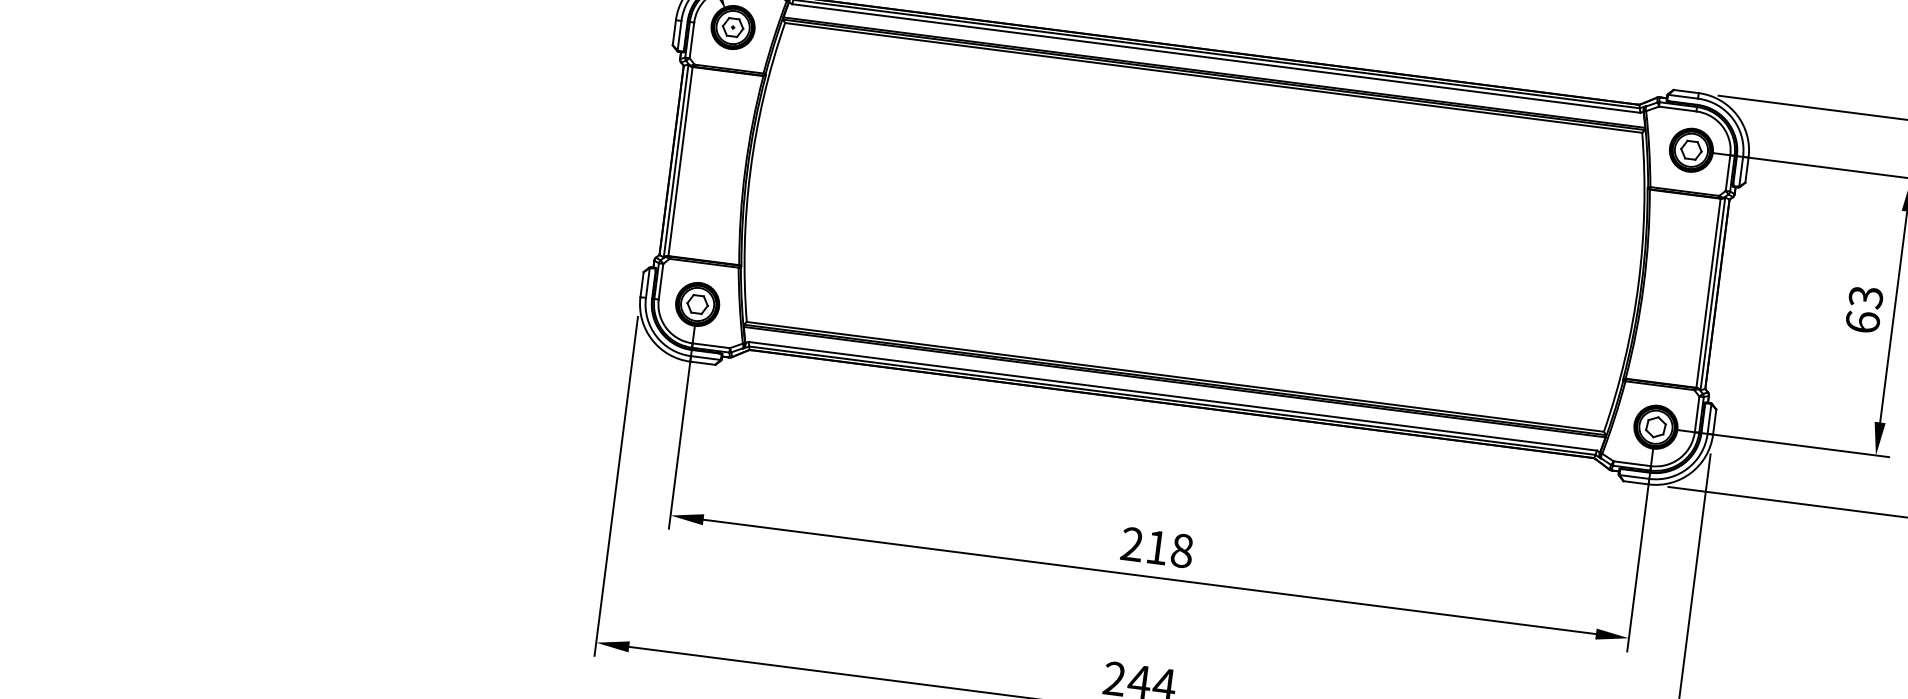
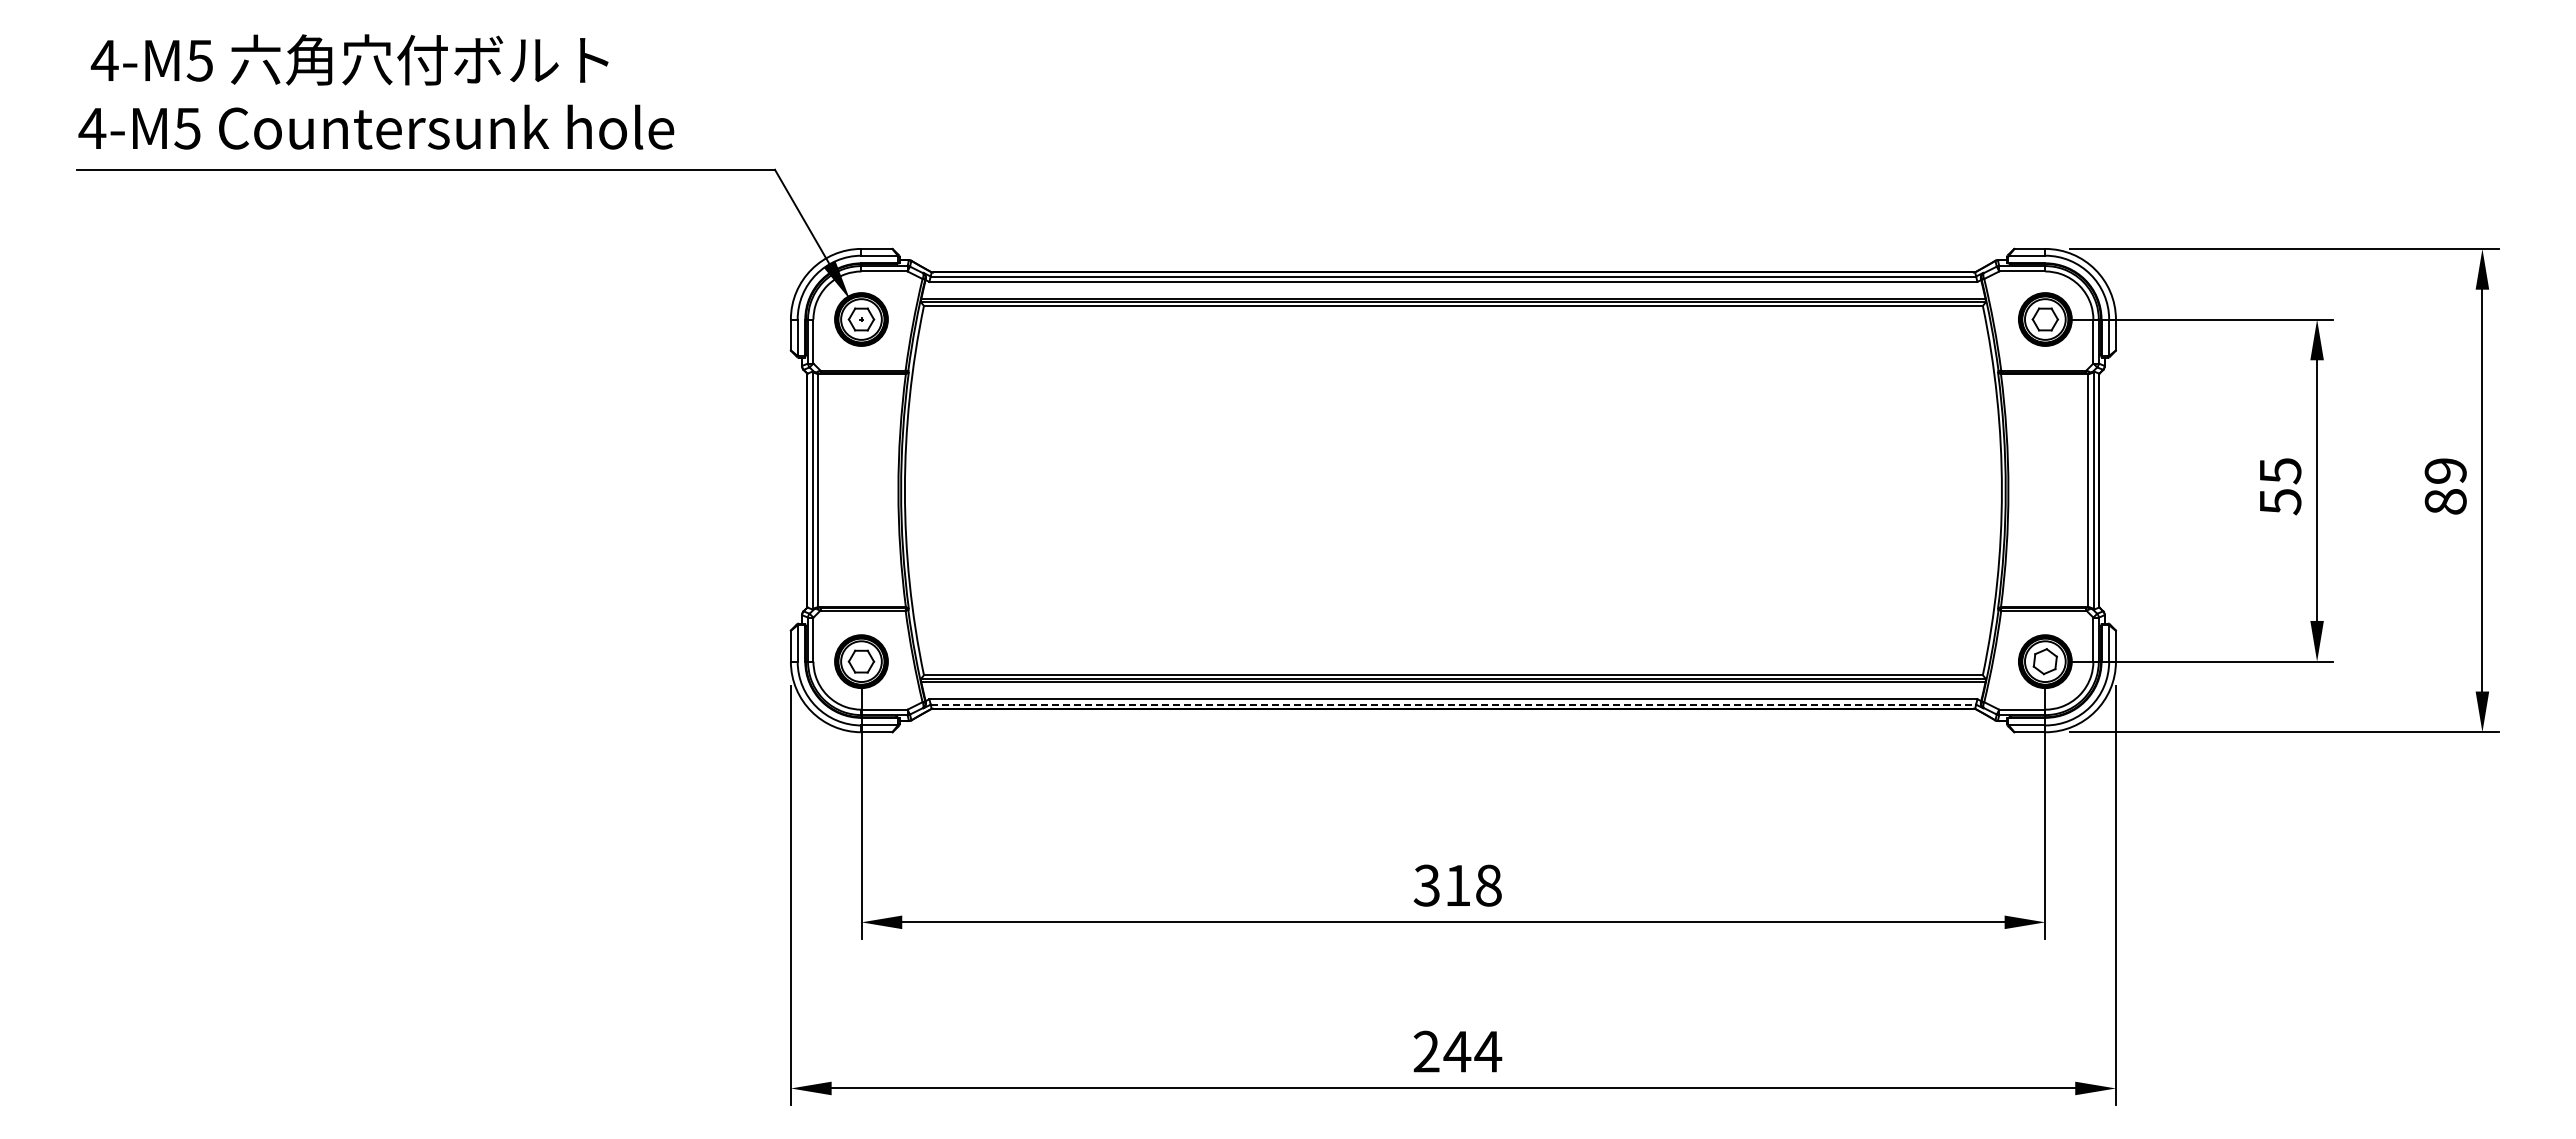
text: (1864, 309) -> (2280, 486), 63 -> 55
line: (1172, 400) -> (1453, 704), solid -> dashed
text: (1131, 544) -> (1426, 885), 218 -> 318

